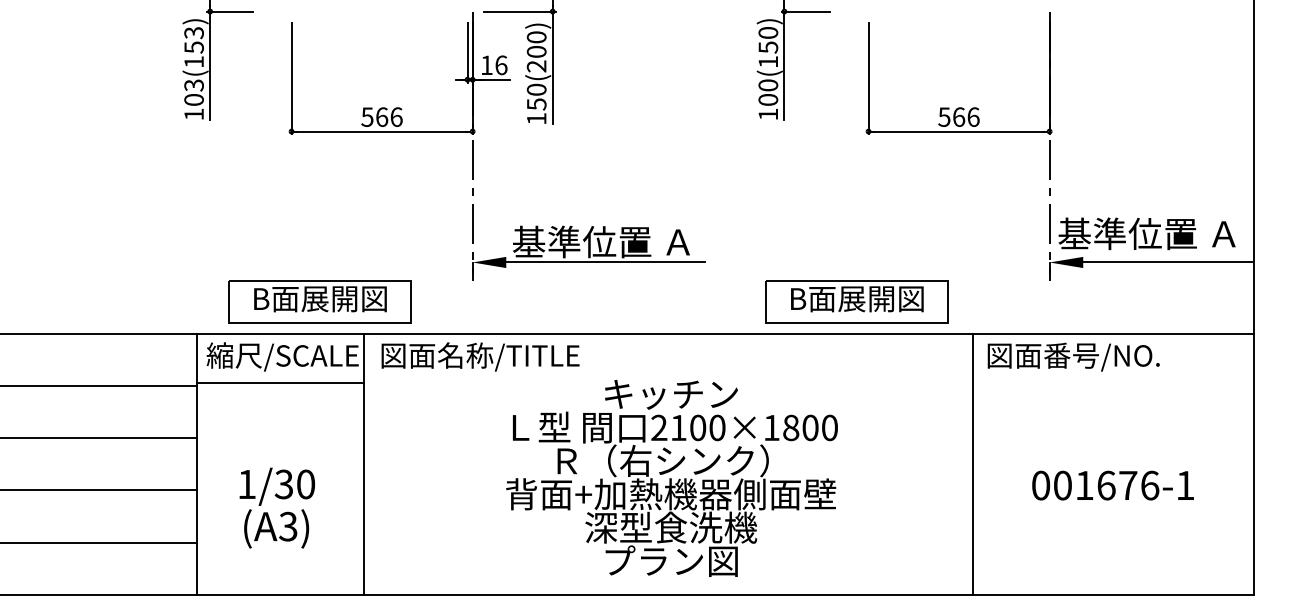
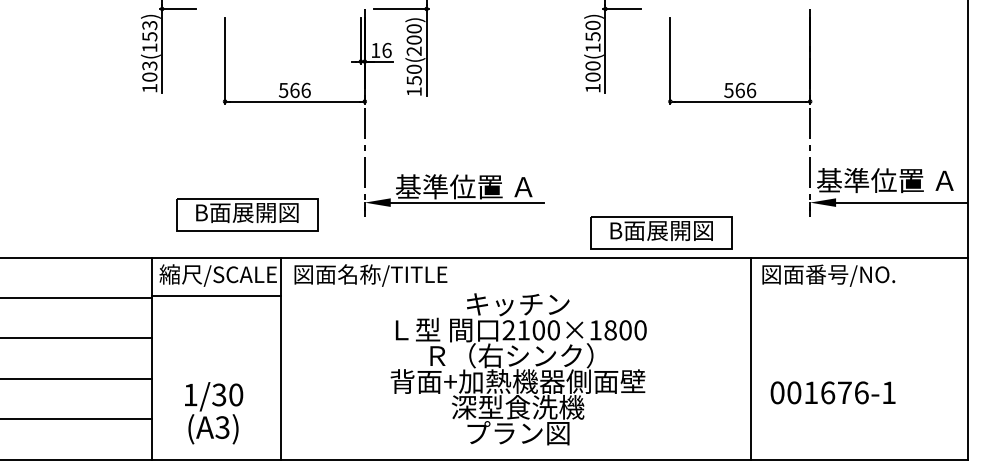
part: (320, 301) -> (247, 214), moved
text: (1112, 485) -> (832, 392), moved
text: (277, 508) -> (214, 413), moved

